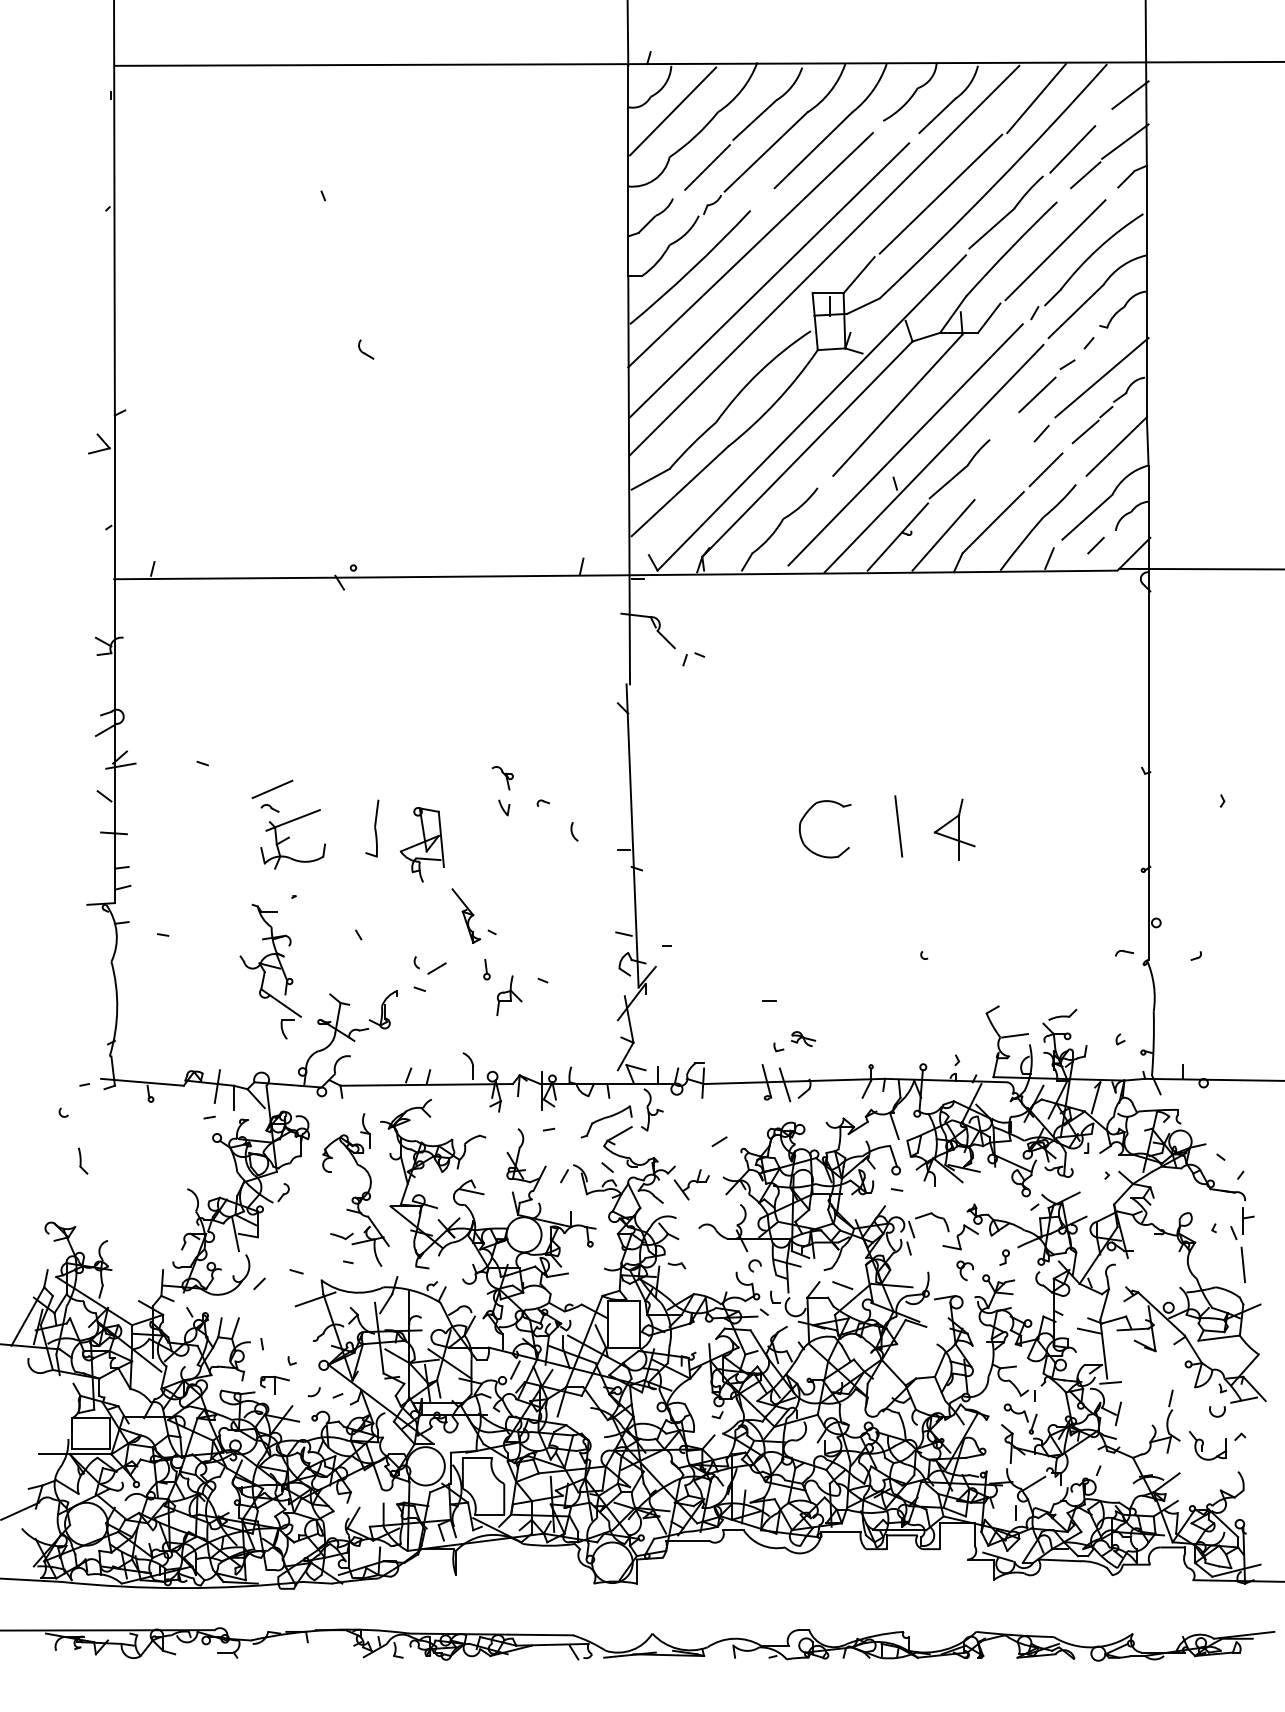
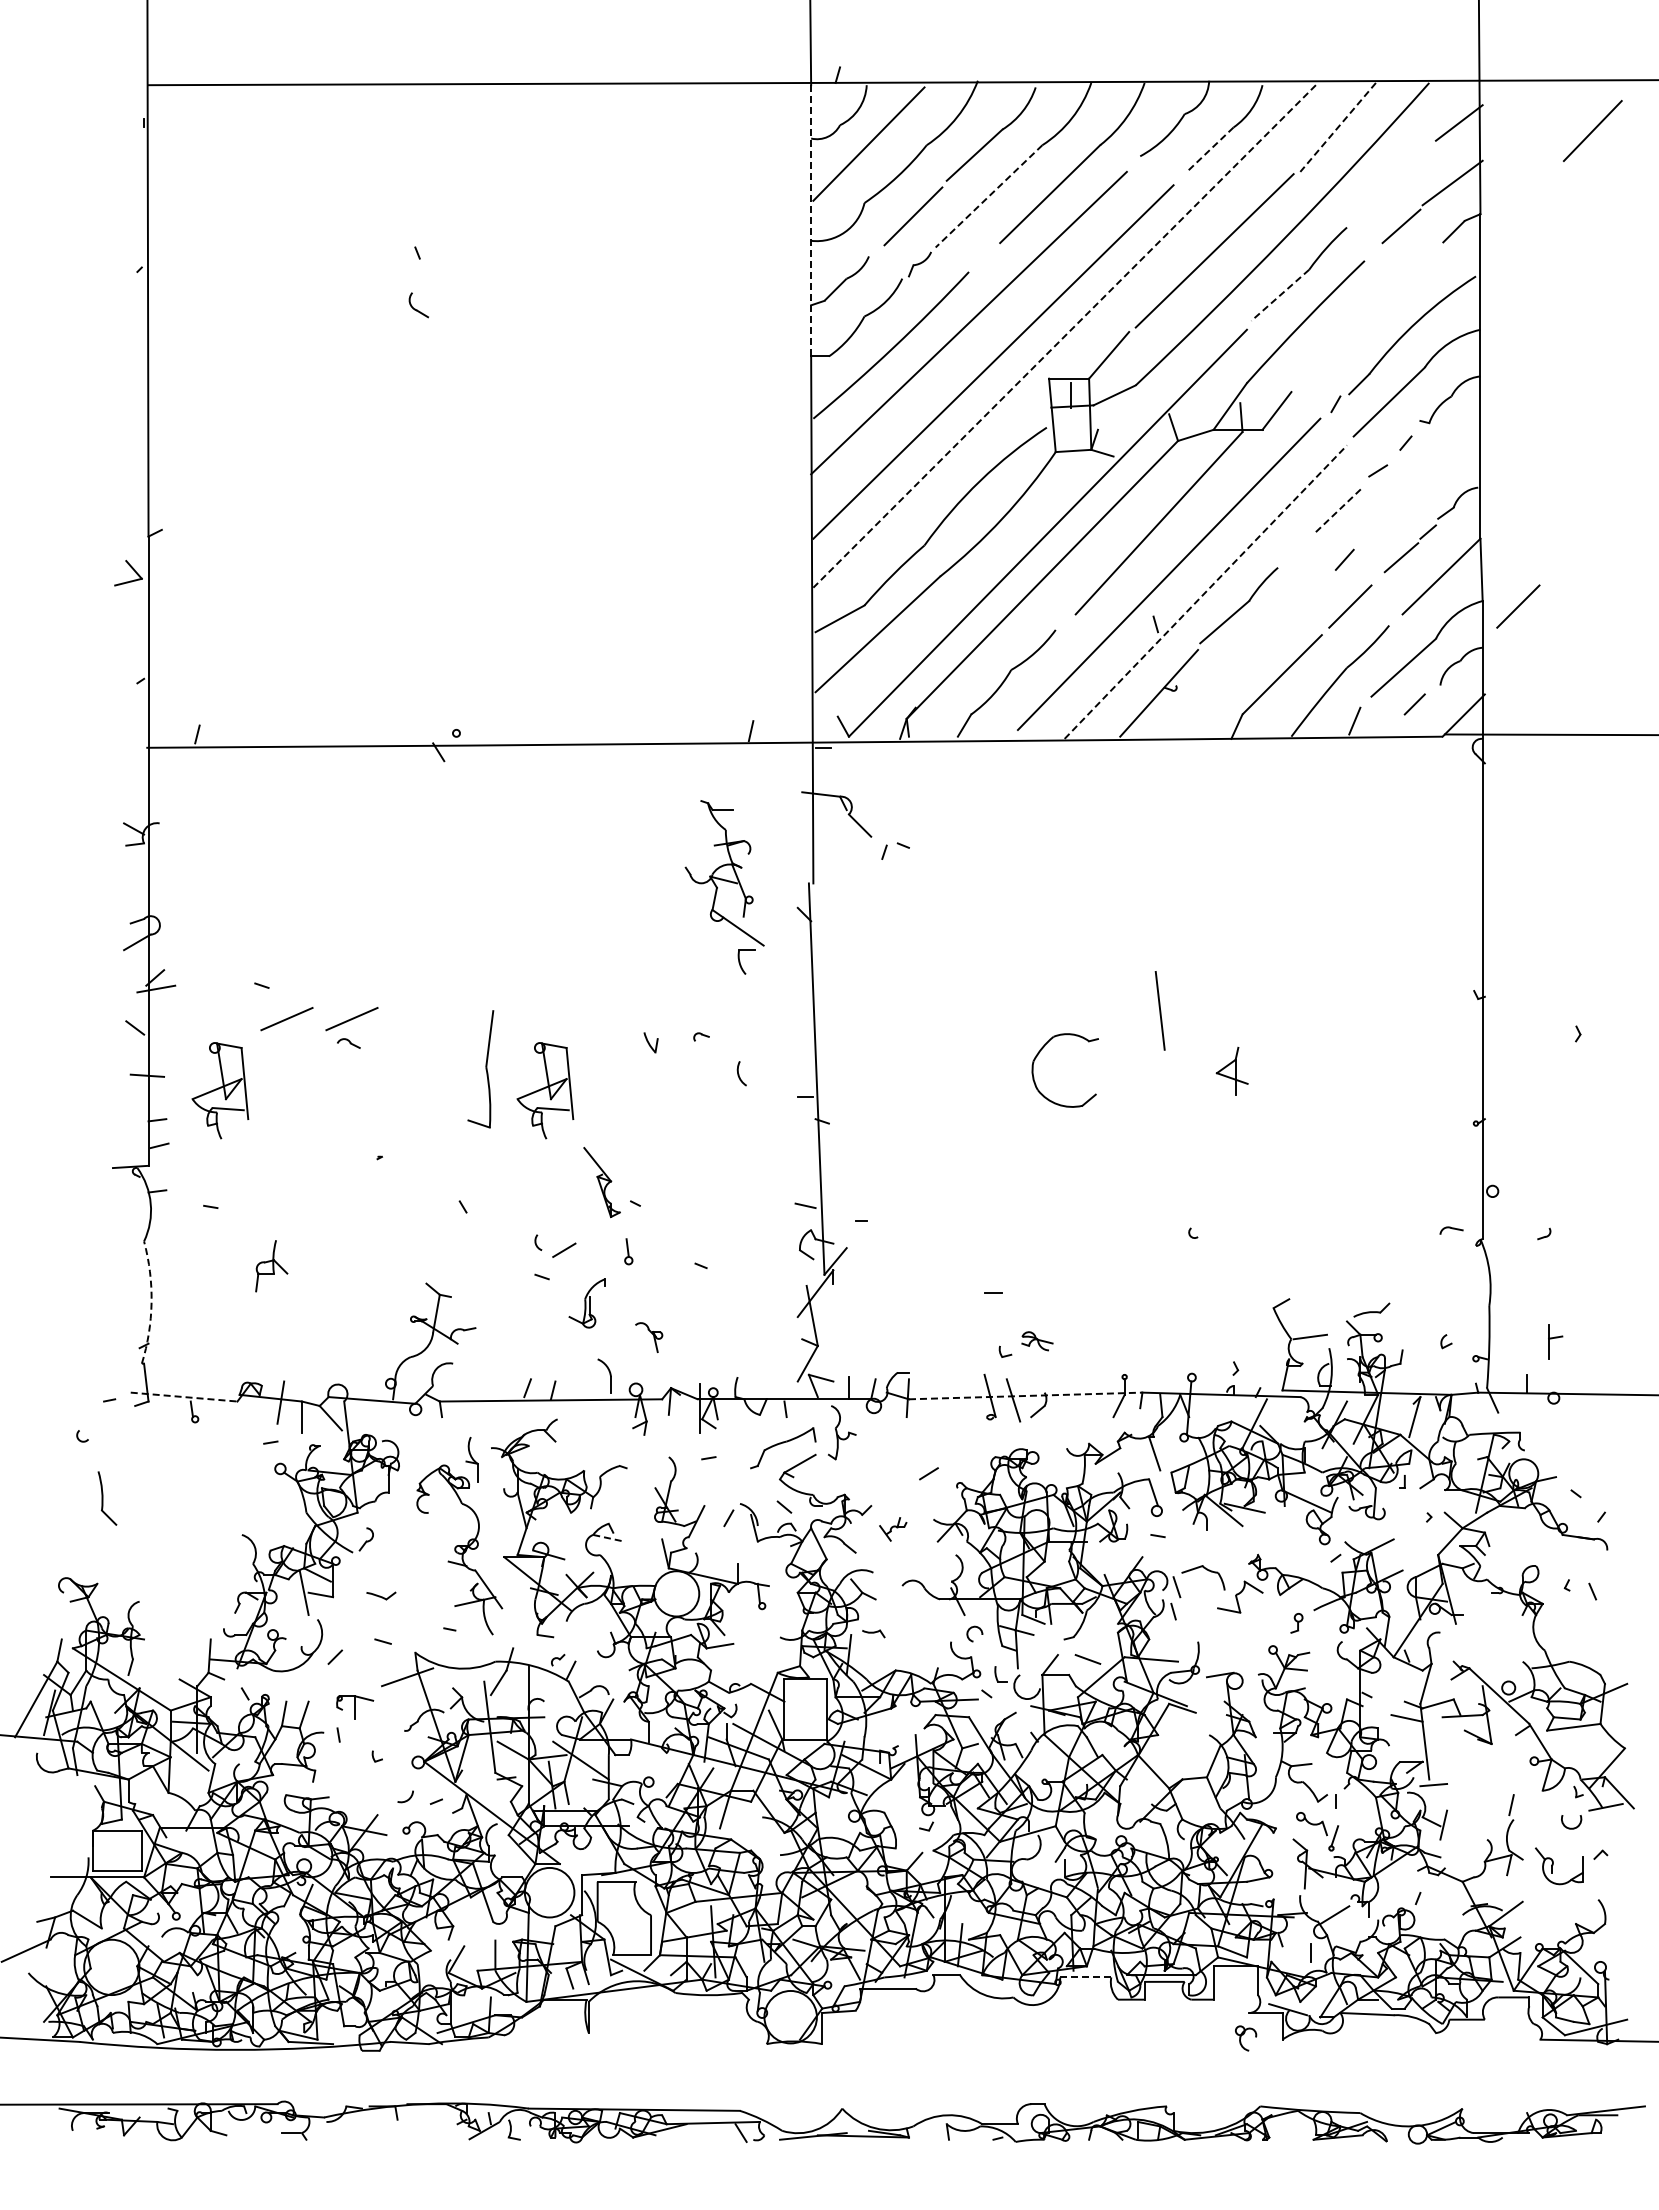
line: (1036, 98) -> (1337, 127), solid -> dashed
line: (936, 116) -> (1209, 150), solid -> dashed
line: (1072, 148) -> (1592, 130), moved
line: (766, 152) -> (989, 196), solid -> dashed
line: (628, 170) -> (811, 220), solid -> dashed
line: (991, 228) -> (1280, 295), solid -> dashed
line: (1055, 249) -> (1362, 322), removed
line: (824, 260) -> (1064, 336), solid -> dashed
part: (365, 349) -> (418, 305), moved
line: (1101, 377) -> (1422, 487), removed
line: (1037, 394) -> (1339, 509), solid -> dashed
line: (933, 458) -> (1205, 592), solid -> dashed
line: (1176, 469) -> (1518, 606), added
line: (943, 534) -> (1218, 690), removed
part: (503, 778) -> (649, 1337), moved
line: (221, 789) -> (286, 1019), added
line: (898, 826) -> (1159, 1010), moved
part: (372, 828) -> (480, 1069), size x1.6
part: (953, 829) -> (1231, 1070), size x0.6
part: (293, 839) -> (378, 1083), removed
part: (170, 844) -> (220, 1090), added
part: (270, 971) -> (724, 887), moved
part: (509, 995) -> (271, 1266), moved
arc: (117, 1009) -> (151, 1302), solid -> dashed
part: (382, 1009) -> (586, 1303), moved
line: (794, 1081) -> (1025, 1395), solid -> dashed
line: (142, 1082) -> (184, 1397), solid -> dashed
part: (83, 1160) -> (107, 1498), size x1.6
part: (692, 1184) -> (893, 1529), size x0.6
line: (471, 1191) -> (608, 1538), solid -> dashed
part: (1248, 1220) -> (1555, 1341), moved
part: (341, 1236) -> (381, 1595), moved
line: (1242, 1264) -> (1604, 1632), removed
part: (965, 1270) -> (1246, 2038), moved
line: (515, 1370) -> (665, 1768), removed
part: (275, 1385) -> (355, 1707), moved
line: (840, 1532) -> (1085, 1977), solid -> dashed

